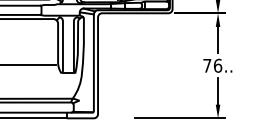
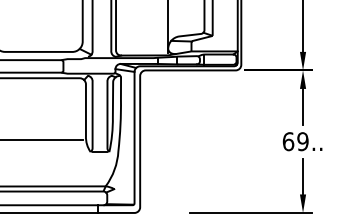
text: (212, 65) -> (295, 141), 76.. -> 69..

